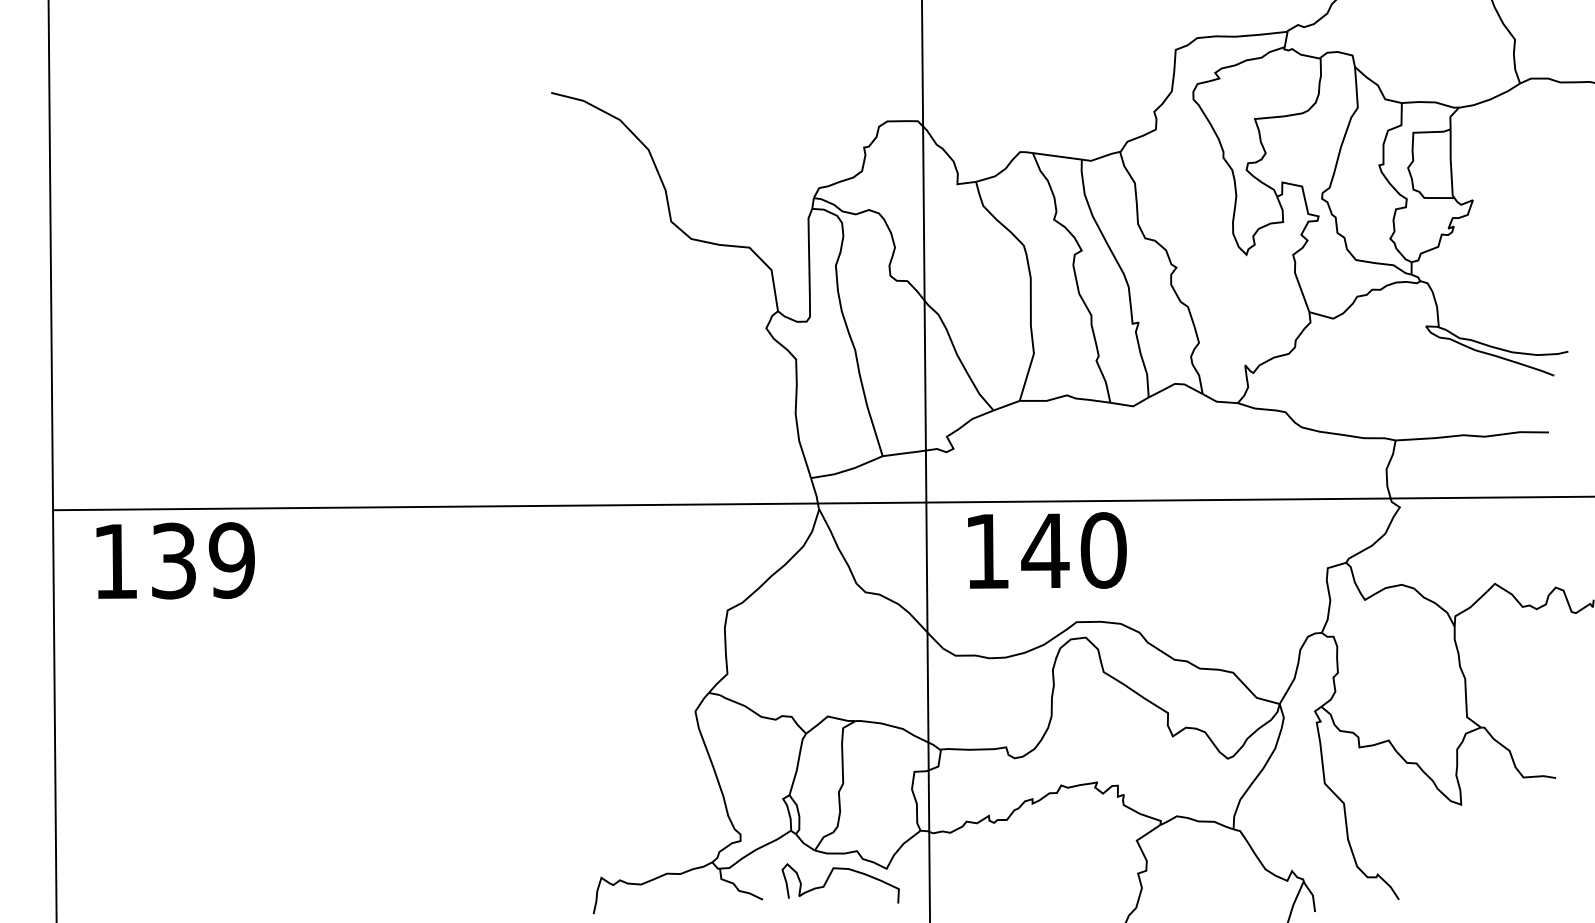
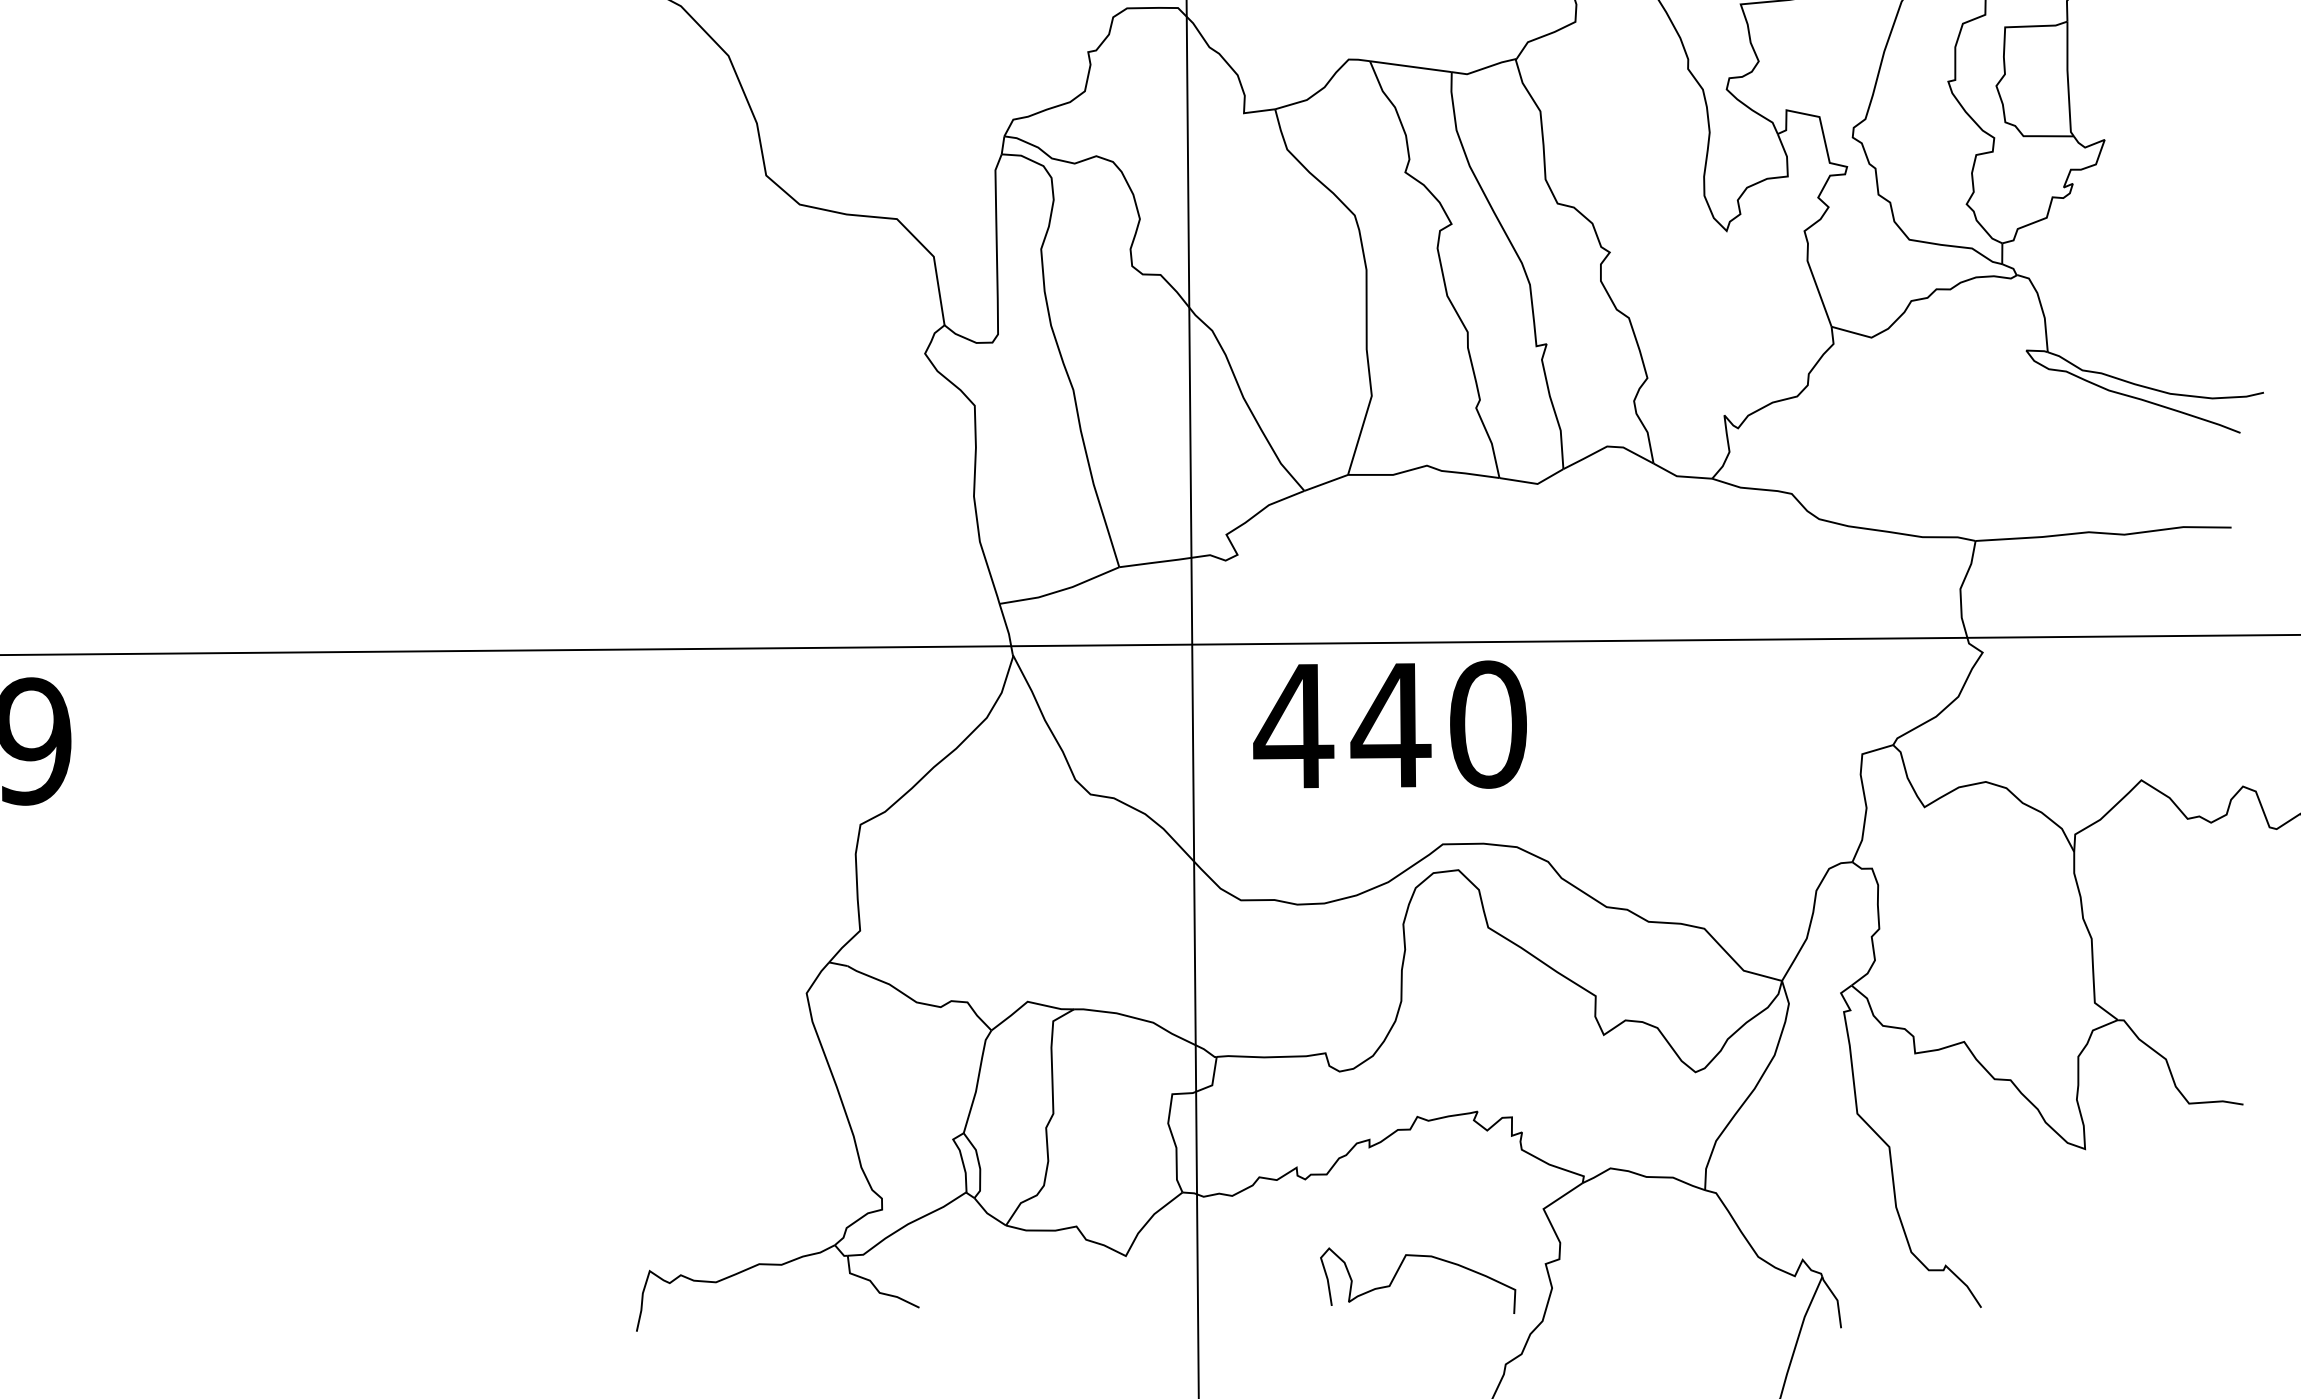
text: (986, 551) -> (1292, 726), 140 -> 440
curve: (830, 876) -> (1401, 1268), moved

